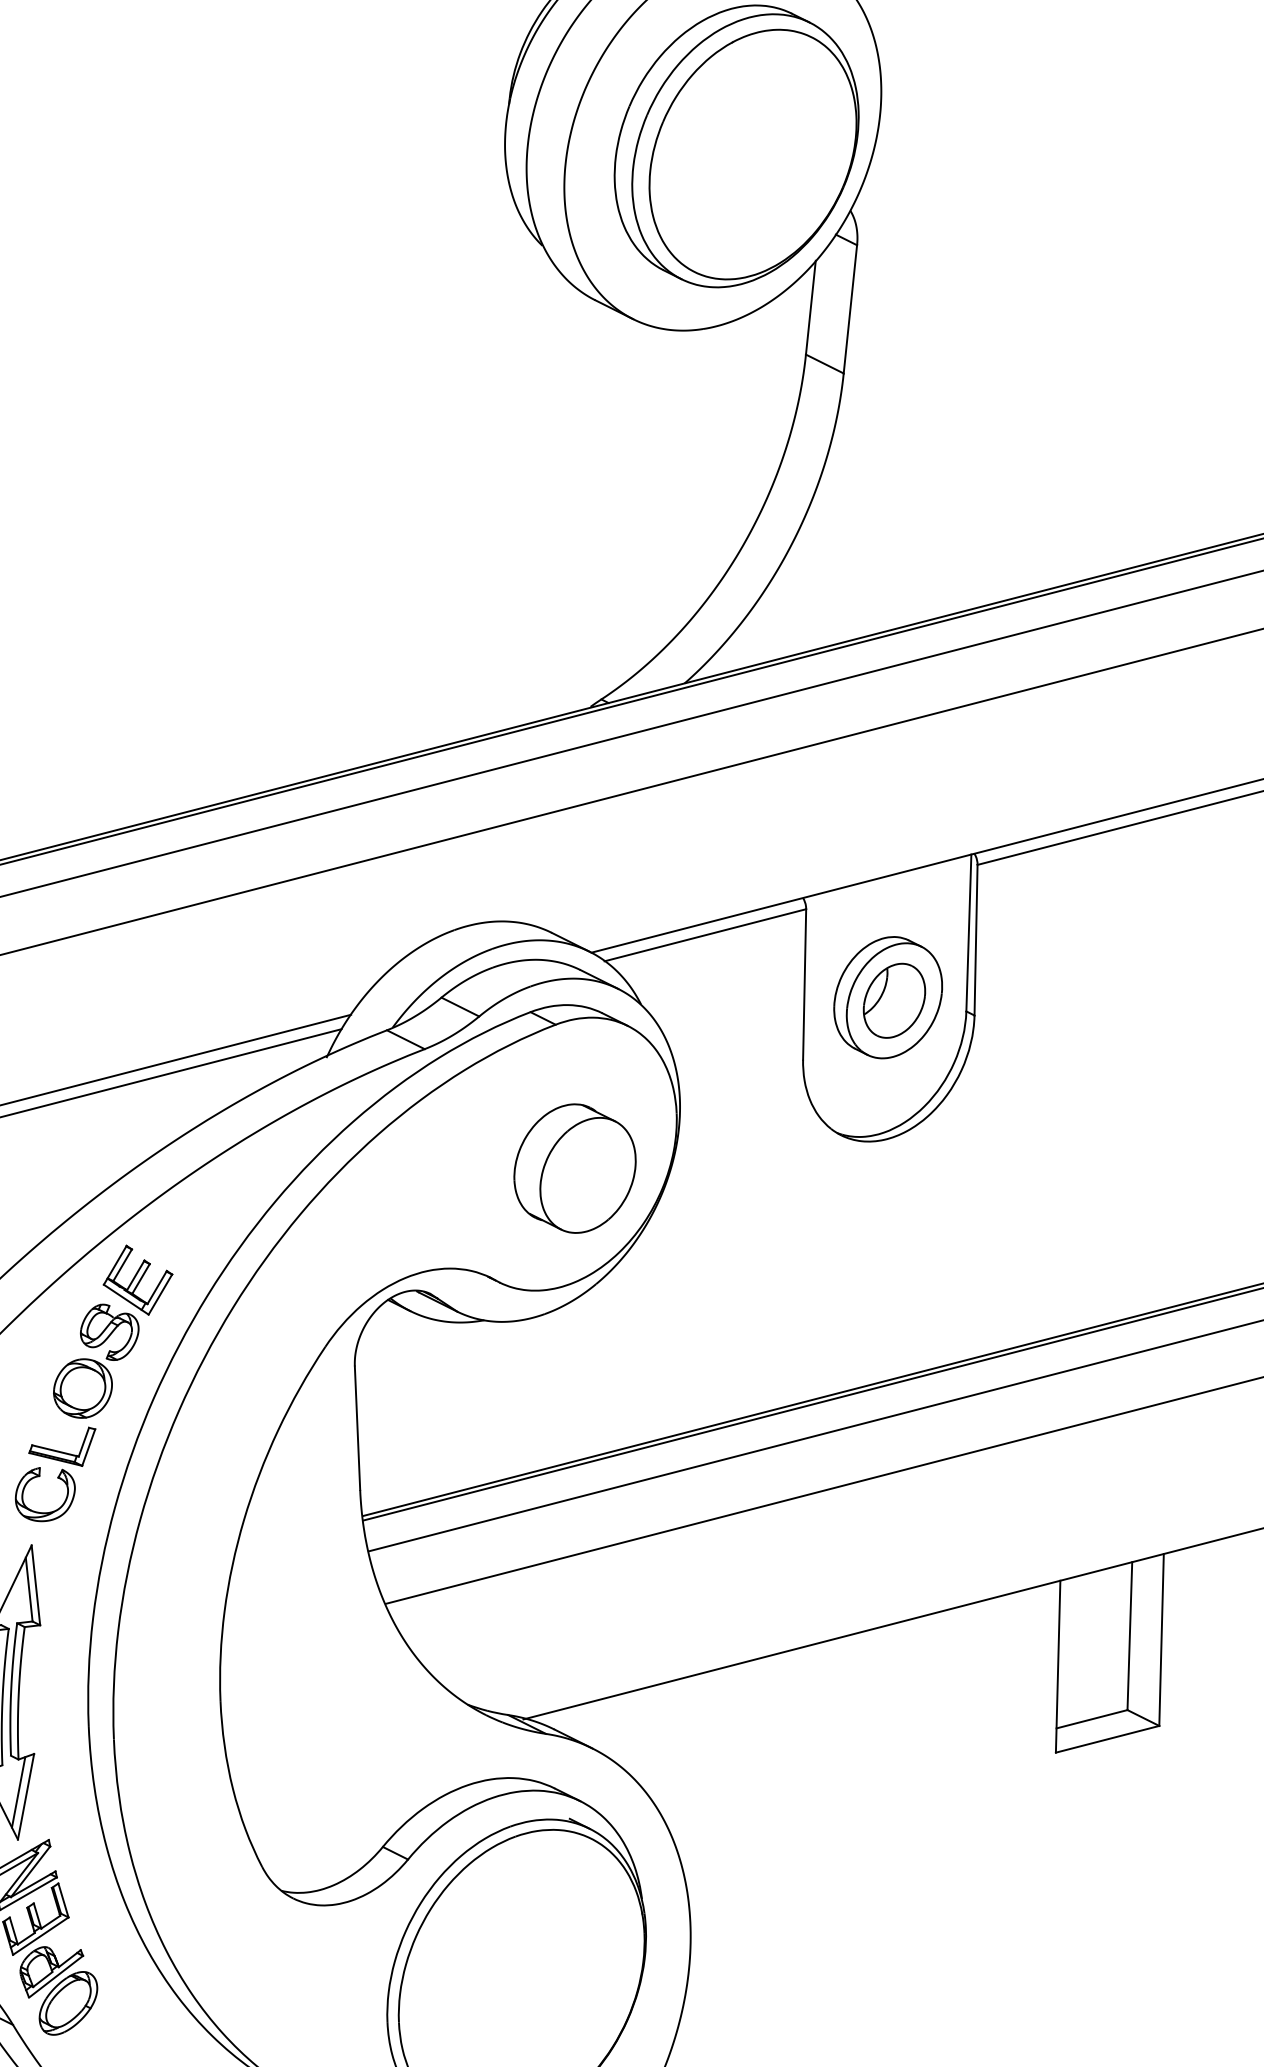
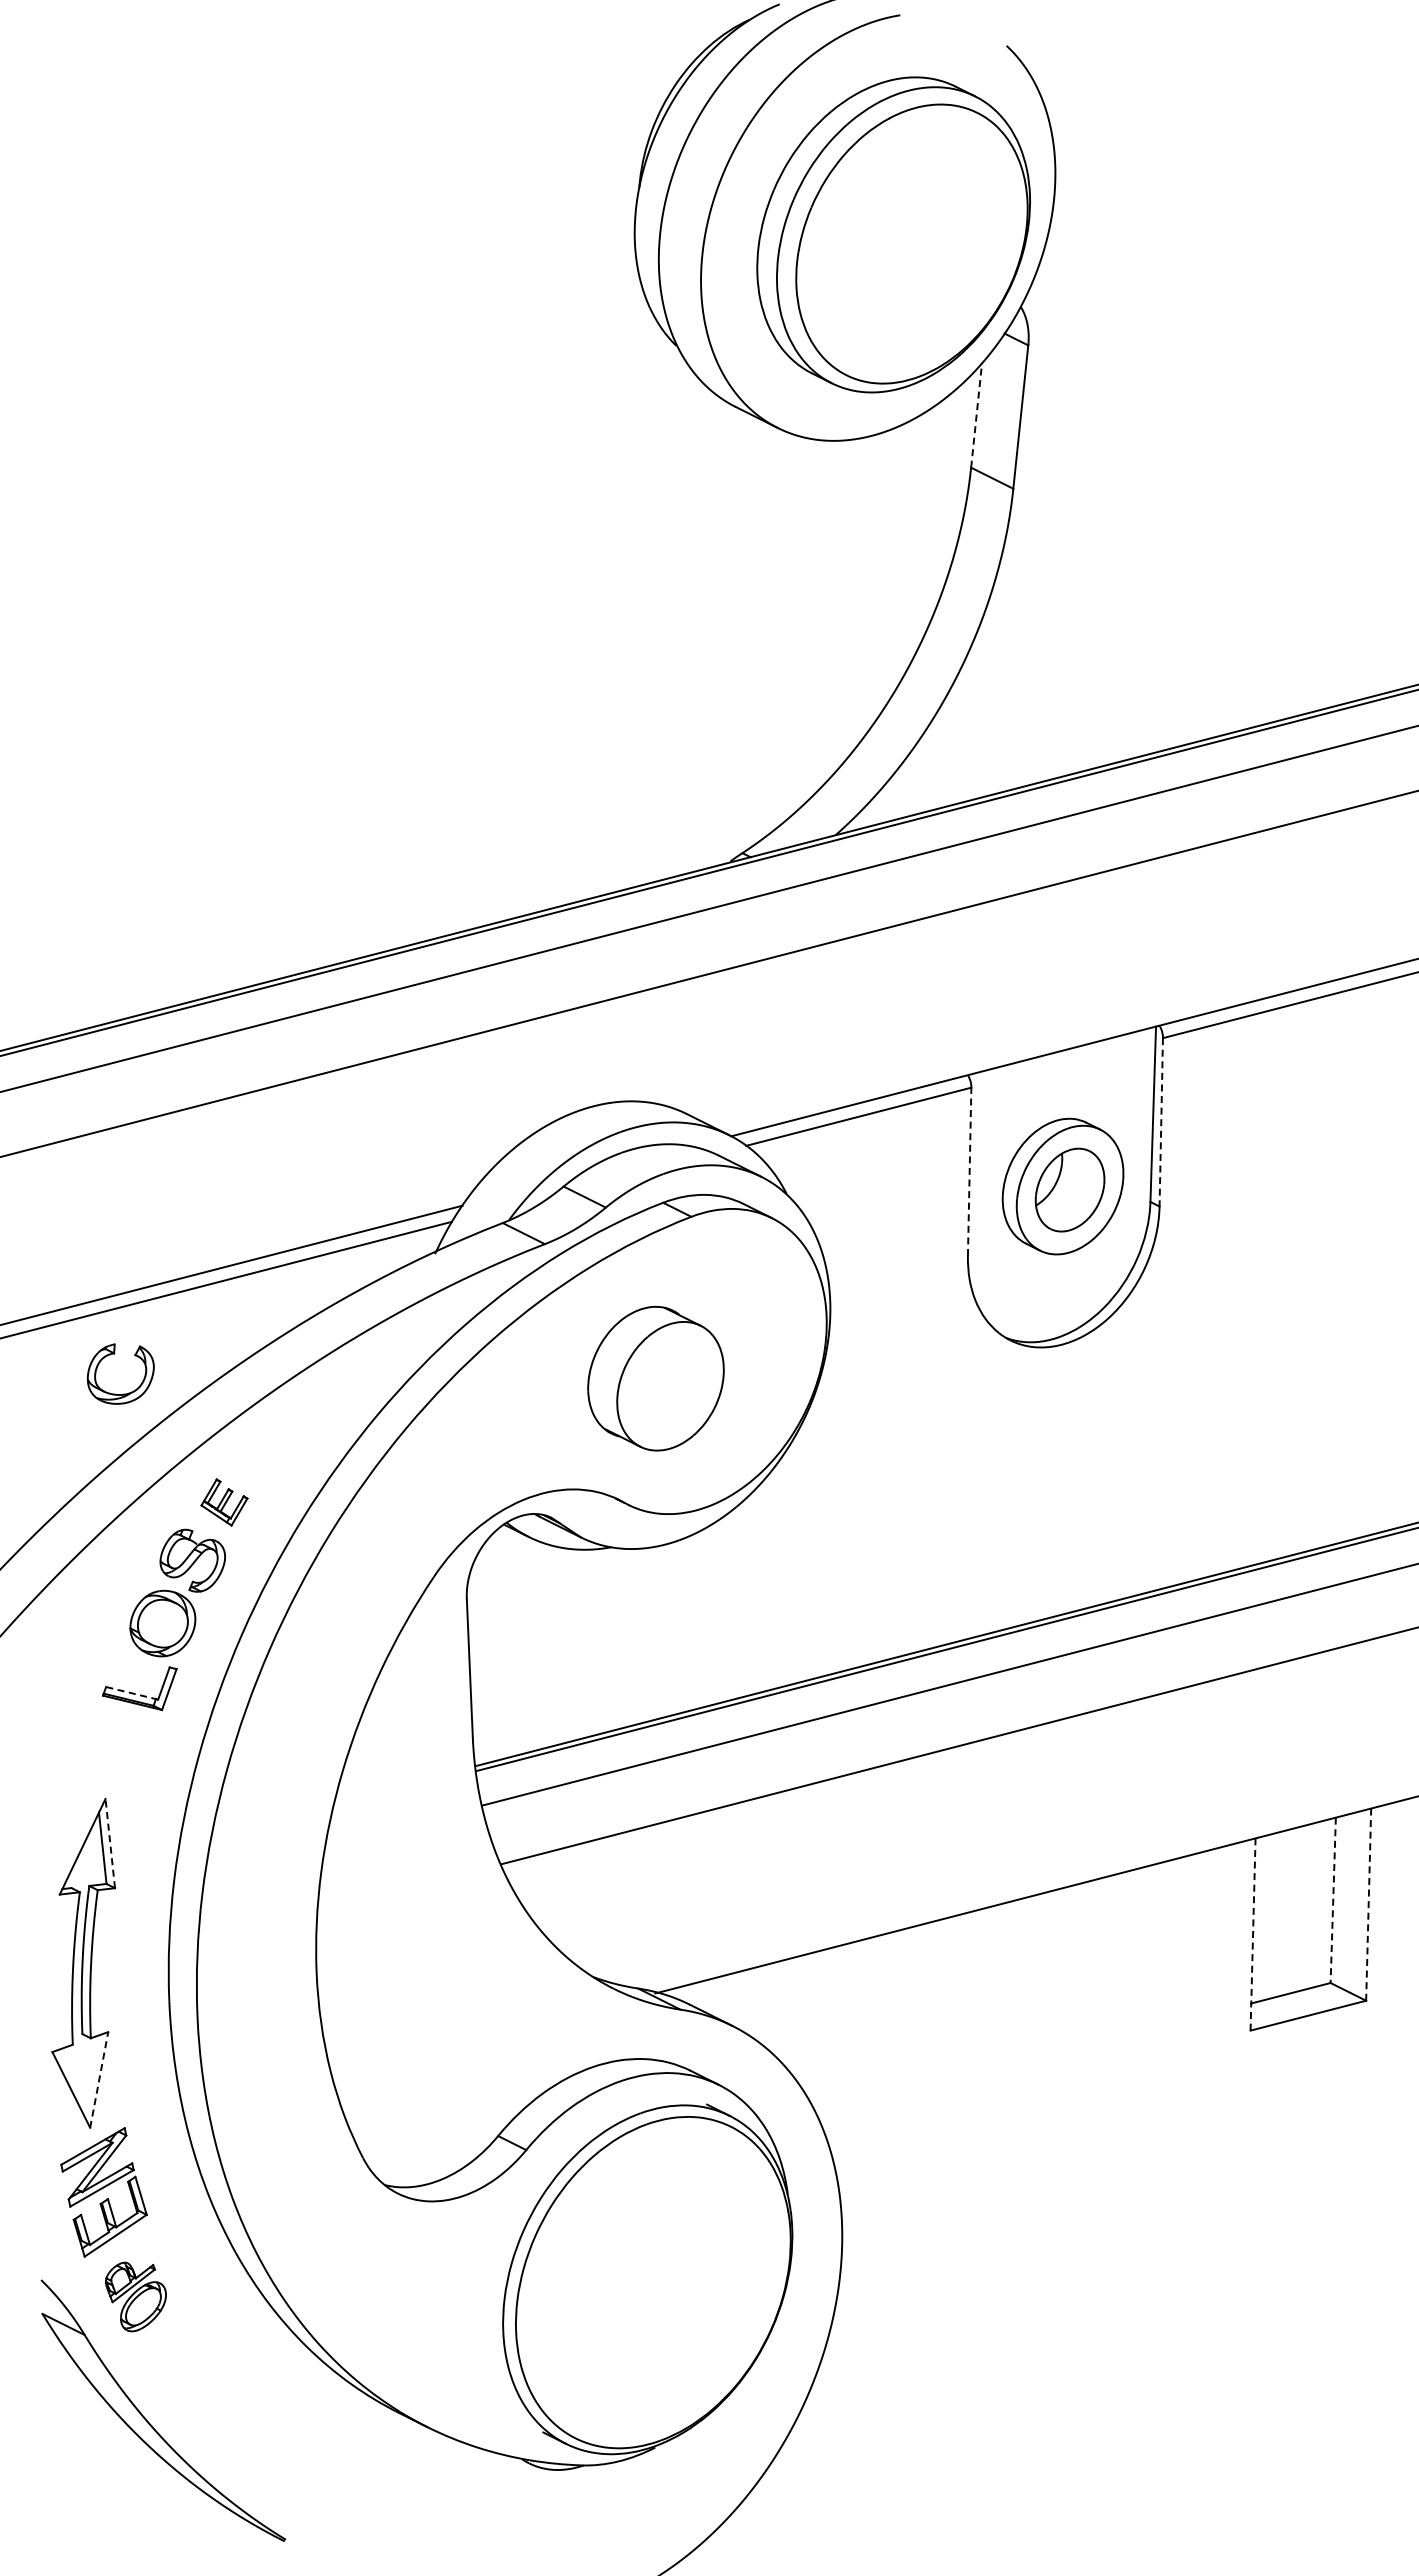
line: (810, 307) -> (976, 415), solid -> dashed
line: (976, 940) -> (1161, 1122), solid -> dashed
line: (804, 984) -> (969, 1171), solid -> dashed
part: (574, 1168) -> (655, 1378), moved
part: (138, 1280) -> (224, 1502), size x0.6
line: (55, 1451) -> (132, 1693), solid -> dashed
part: (39, 1477) -> (114, 1354), moved
line: (36, 1585) -> (110, 1843), solid -> dashed
line: (1130, 1636) -> (1333, 1900), solid -> dashed
line: (1161, 1640) -> (1368, 1905), solid -> dashed
line: (1058, 1666) -> (1253, 1934), solid -> dashed
line: (18, 1791) -> (90, 2074), removed
line: (26, 1796) -> (99, 2079), solid -> dashed
part: (58, 1990) -> (135, 2296), size x0.7

